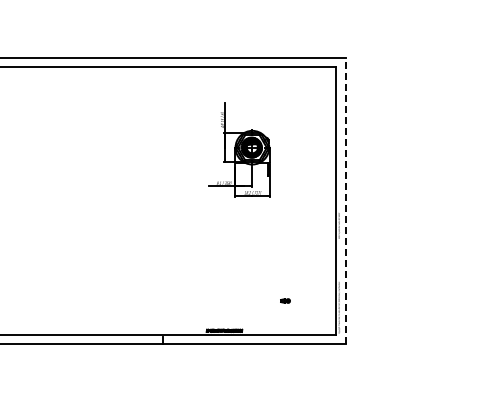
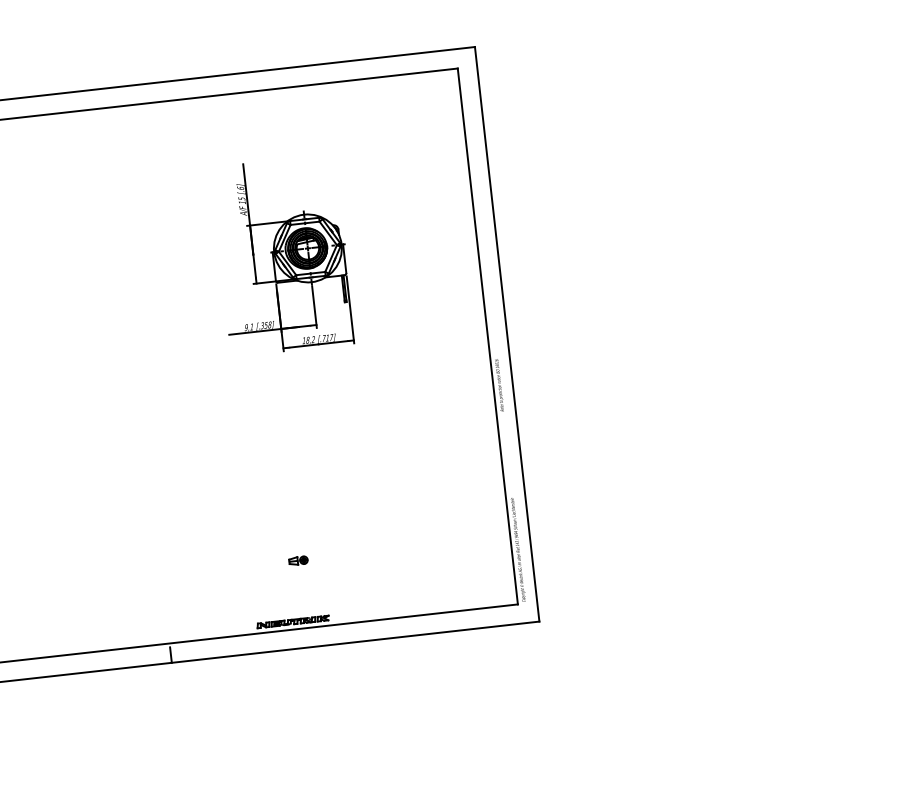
line: (345, 200) -> (506, 333), dashed -> solid
part: (285, 300) -> (298, 559), moved

